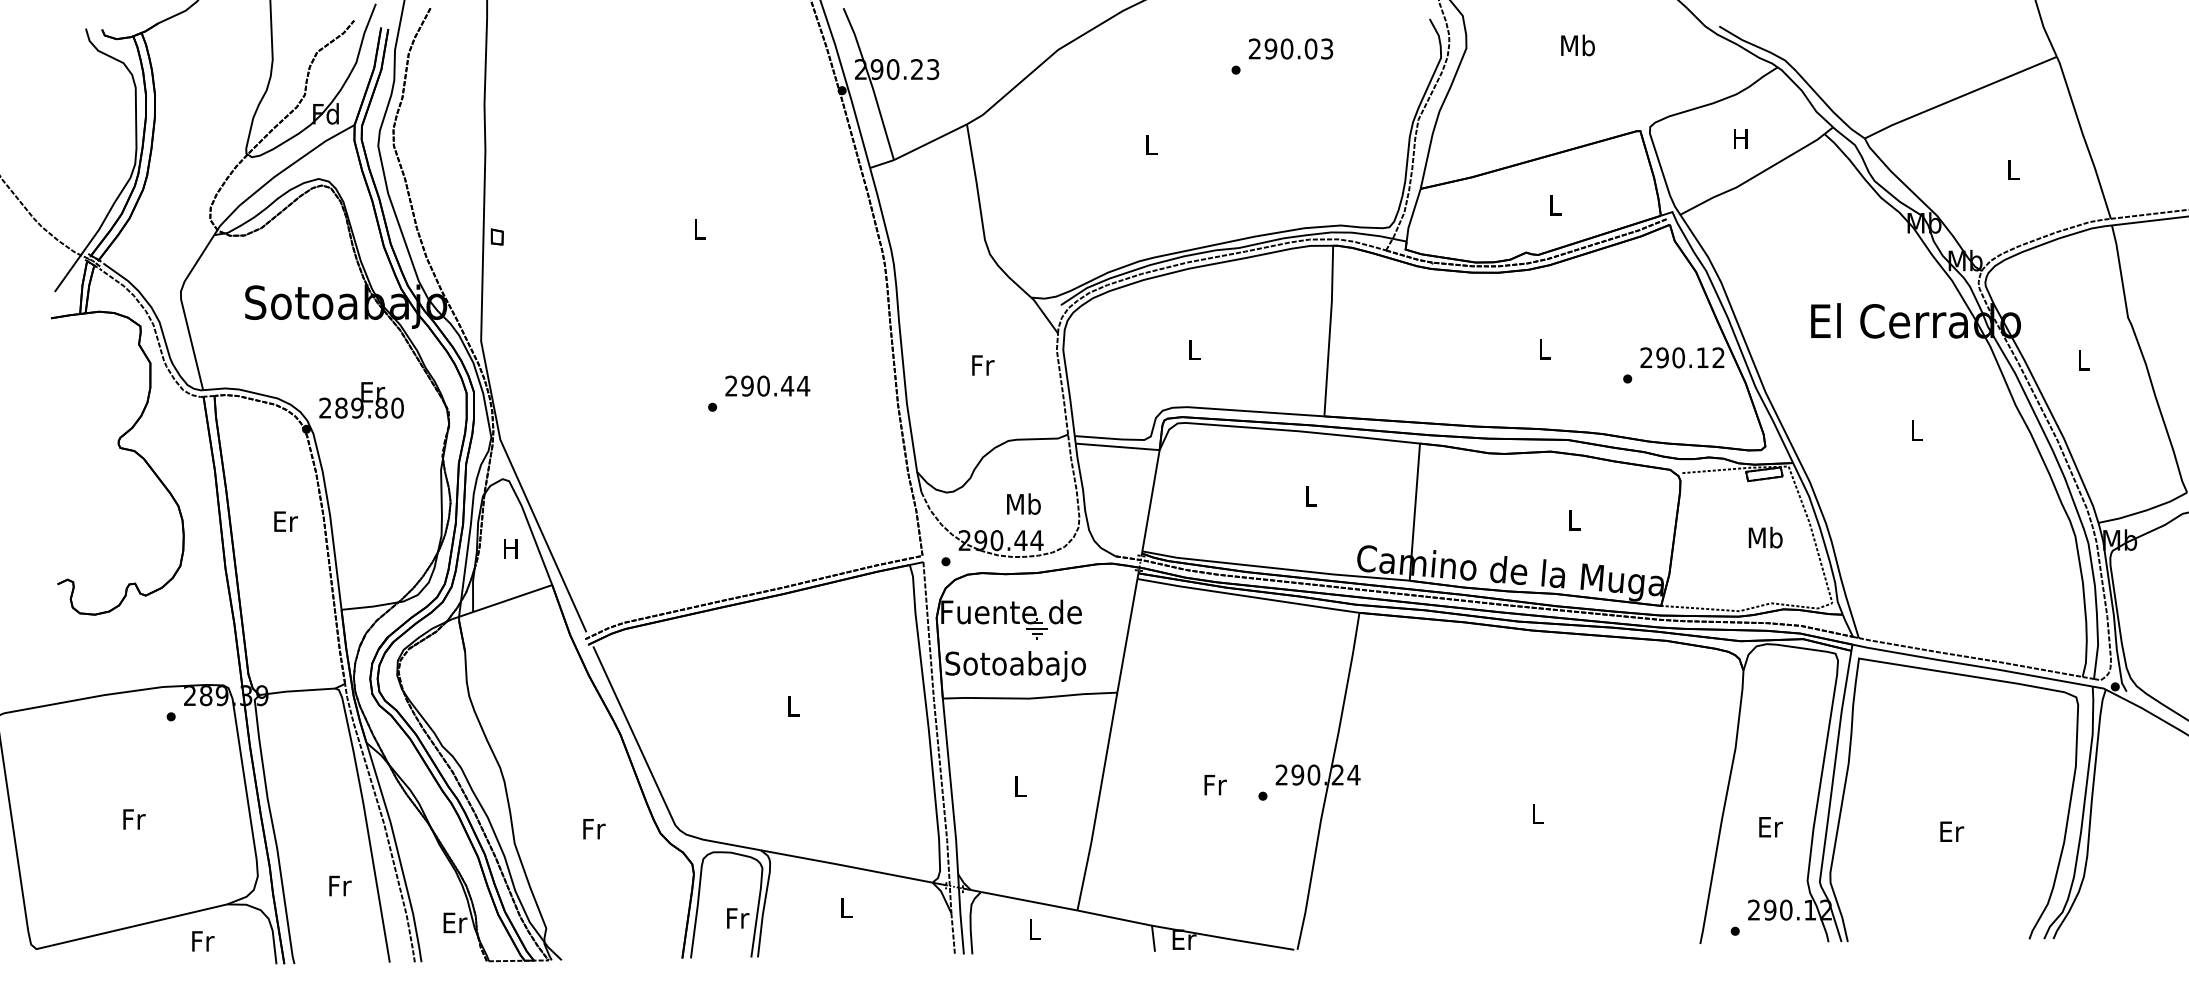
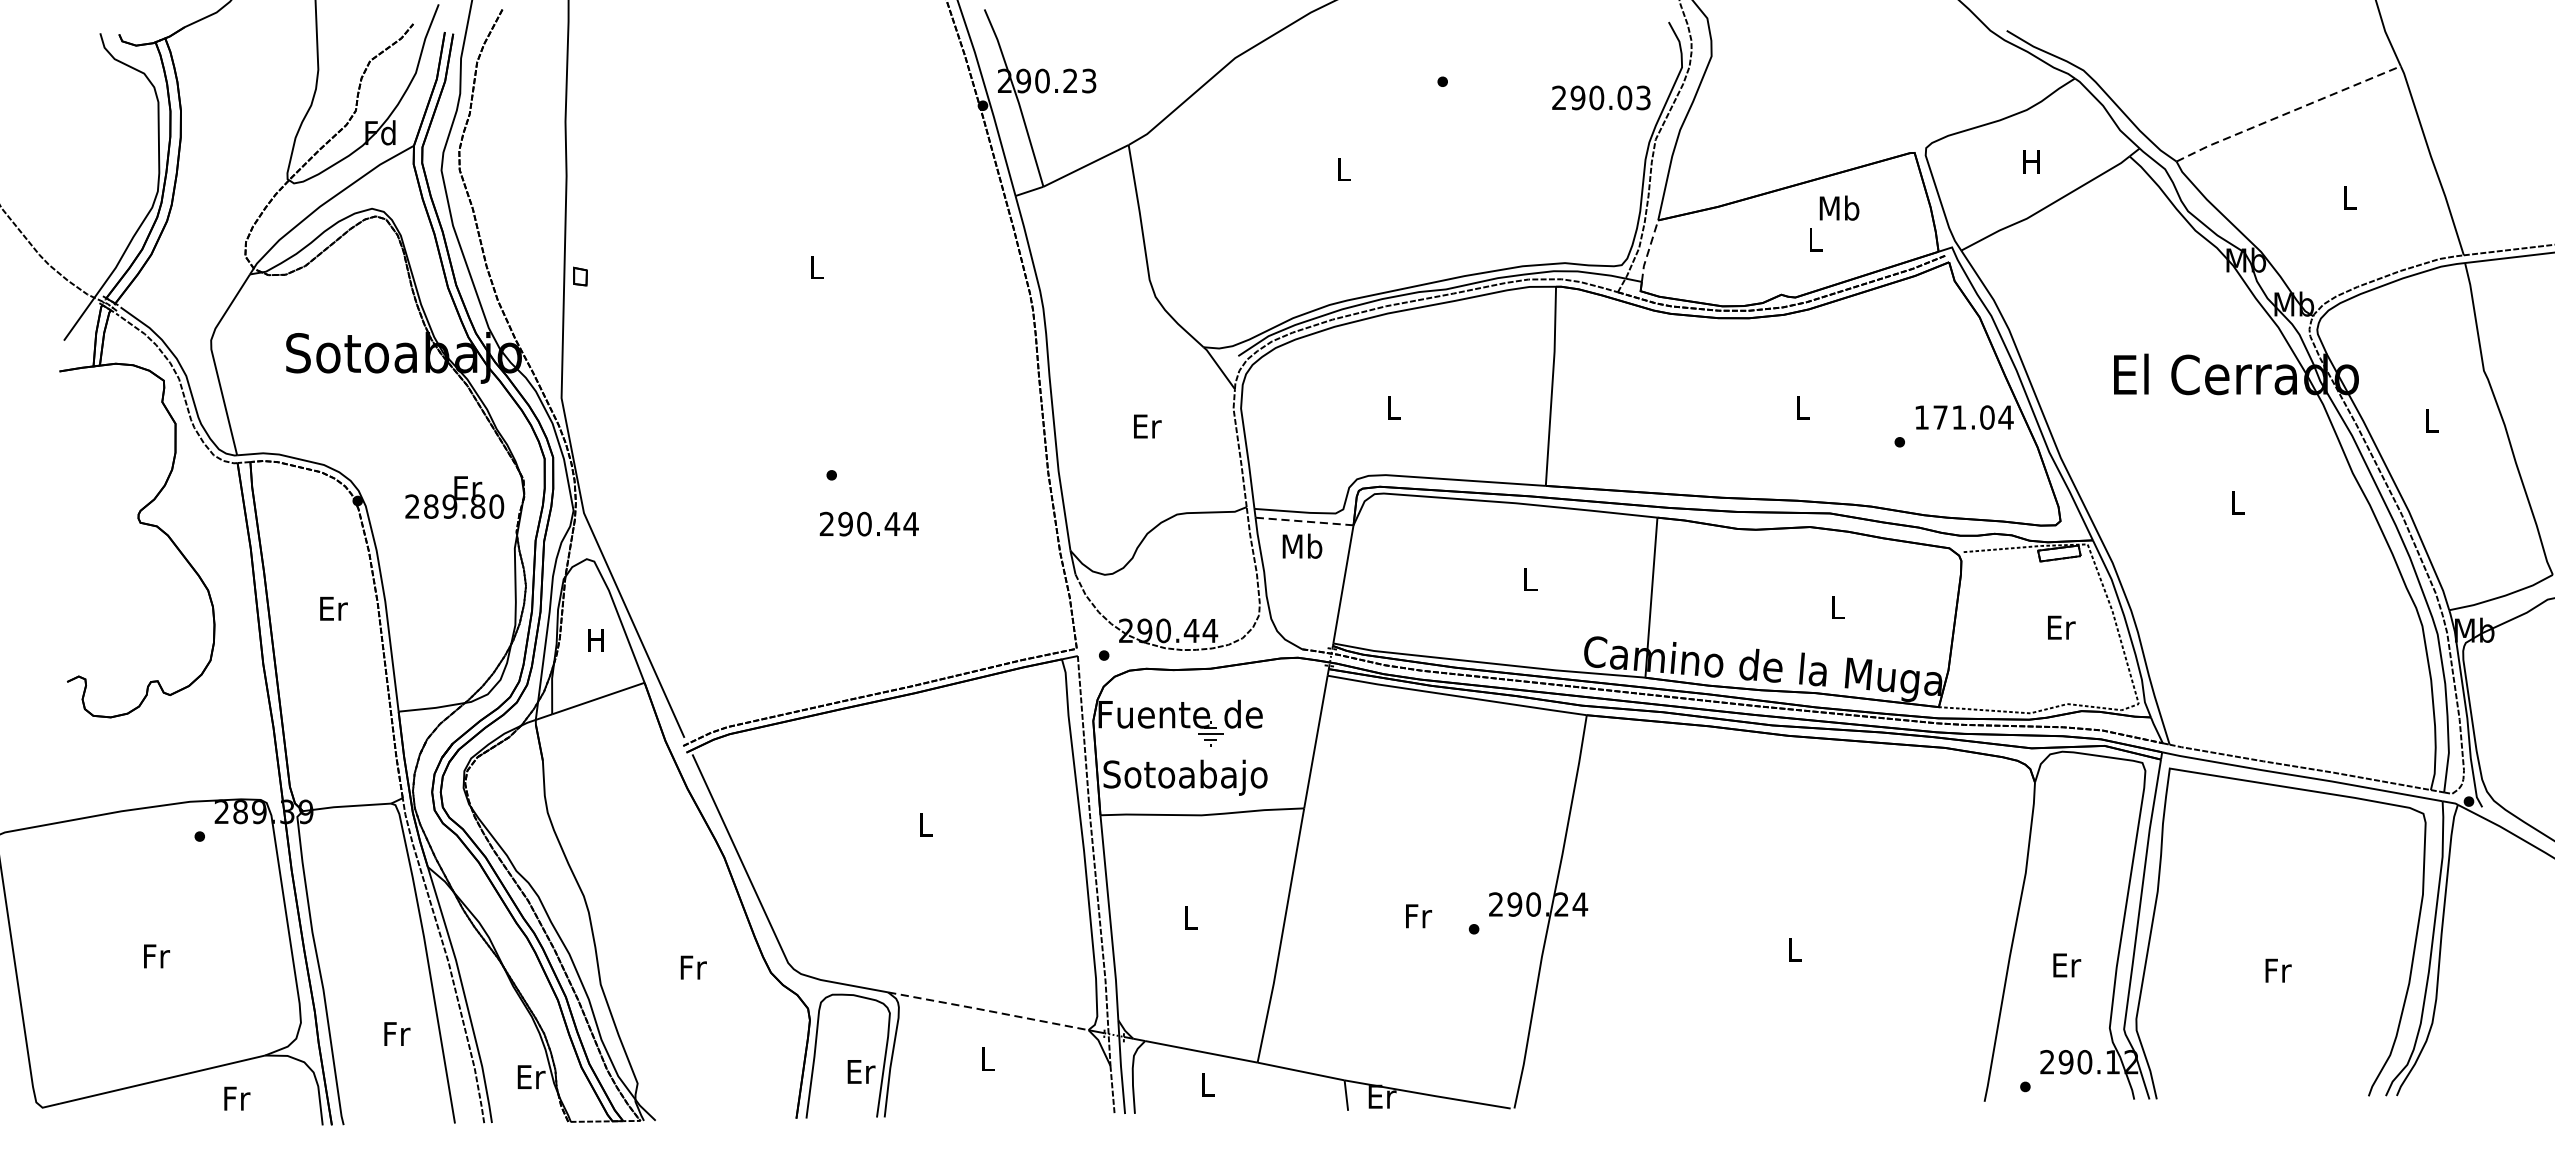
text: (1577, 45) -> (1838, 208), moved
text: (1290, 48) -> (1600, 97), moved
line: (1960, 96) -> (2288, 112), solid -> dashed
line: (1412, 215) -> (1648, 251), solid -> dashed
text: (1682, 357) -> (1963, 417), 290.12 -> 171.04
text: (983, 365) -> (1147, 426), Fr -> Er
text: (767, 385) -> (868, 523), moved
text: (361, 400) -> (454, 497), moved
line: (1117, 446) -> (1304, 521), solid -> dashed
text: (1023, 503) -> (1302, 545), moved
text: (1765, 537) -> (2060, 627), Mb -> Er
text: (1952, 831) -> (2278, 970), Er -> Fr
line: (846, 866) -> (988, 1011), solid -> dashed
text: (738, 918) -> (861, 1071), Fr -> Er

